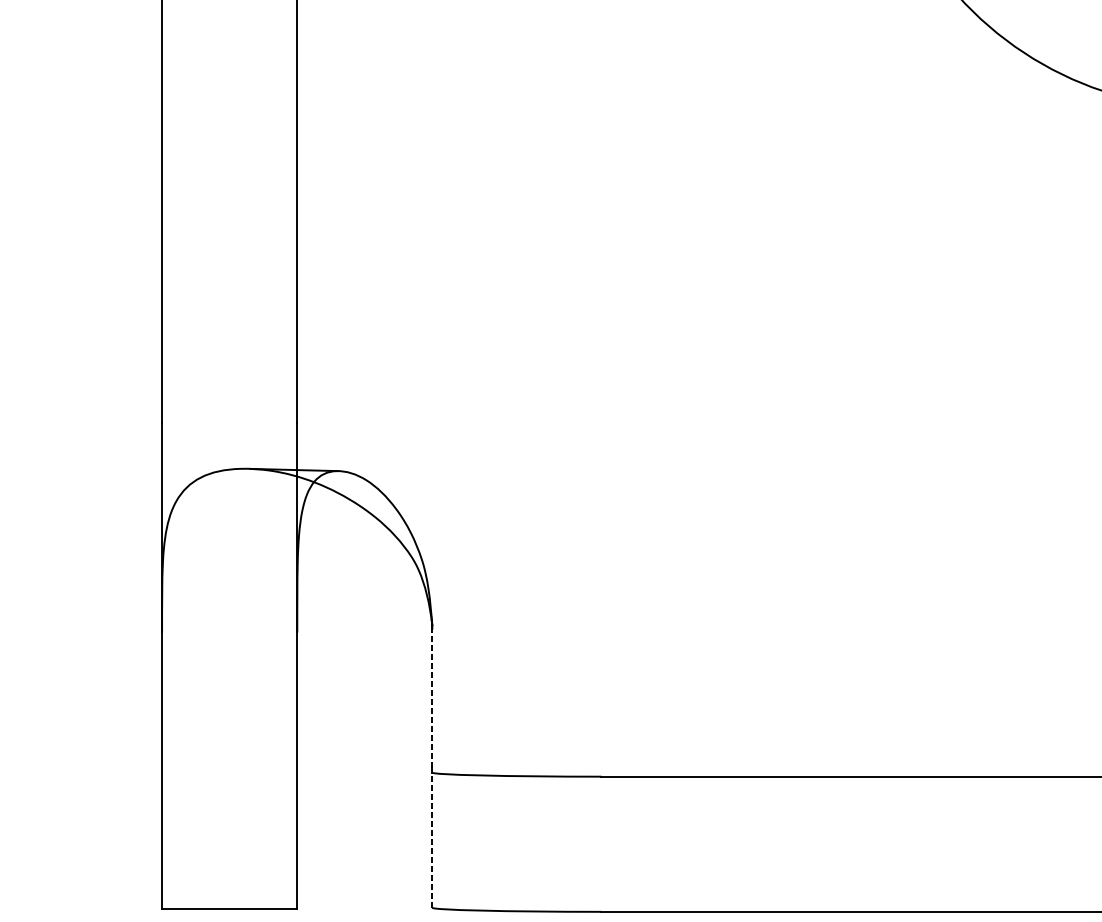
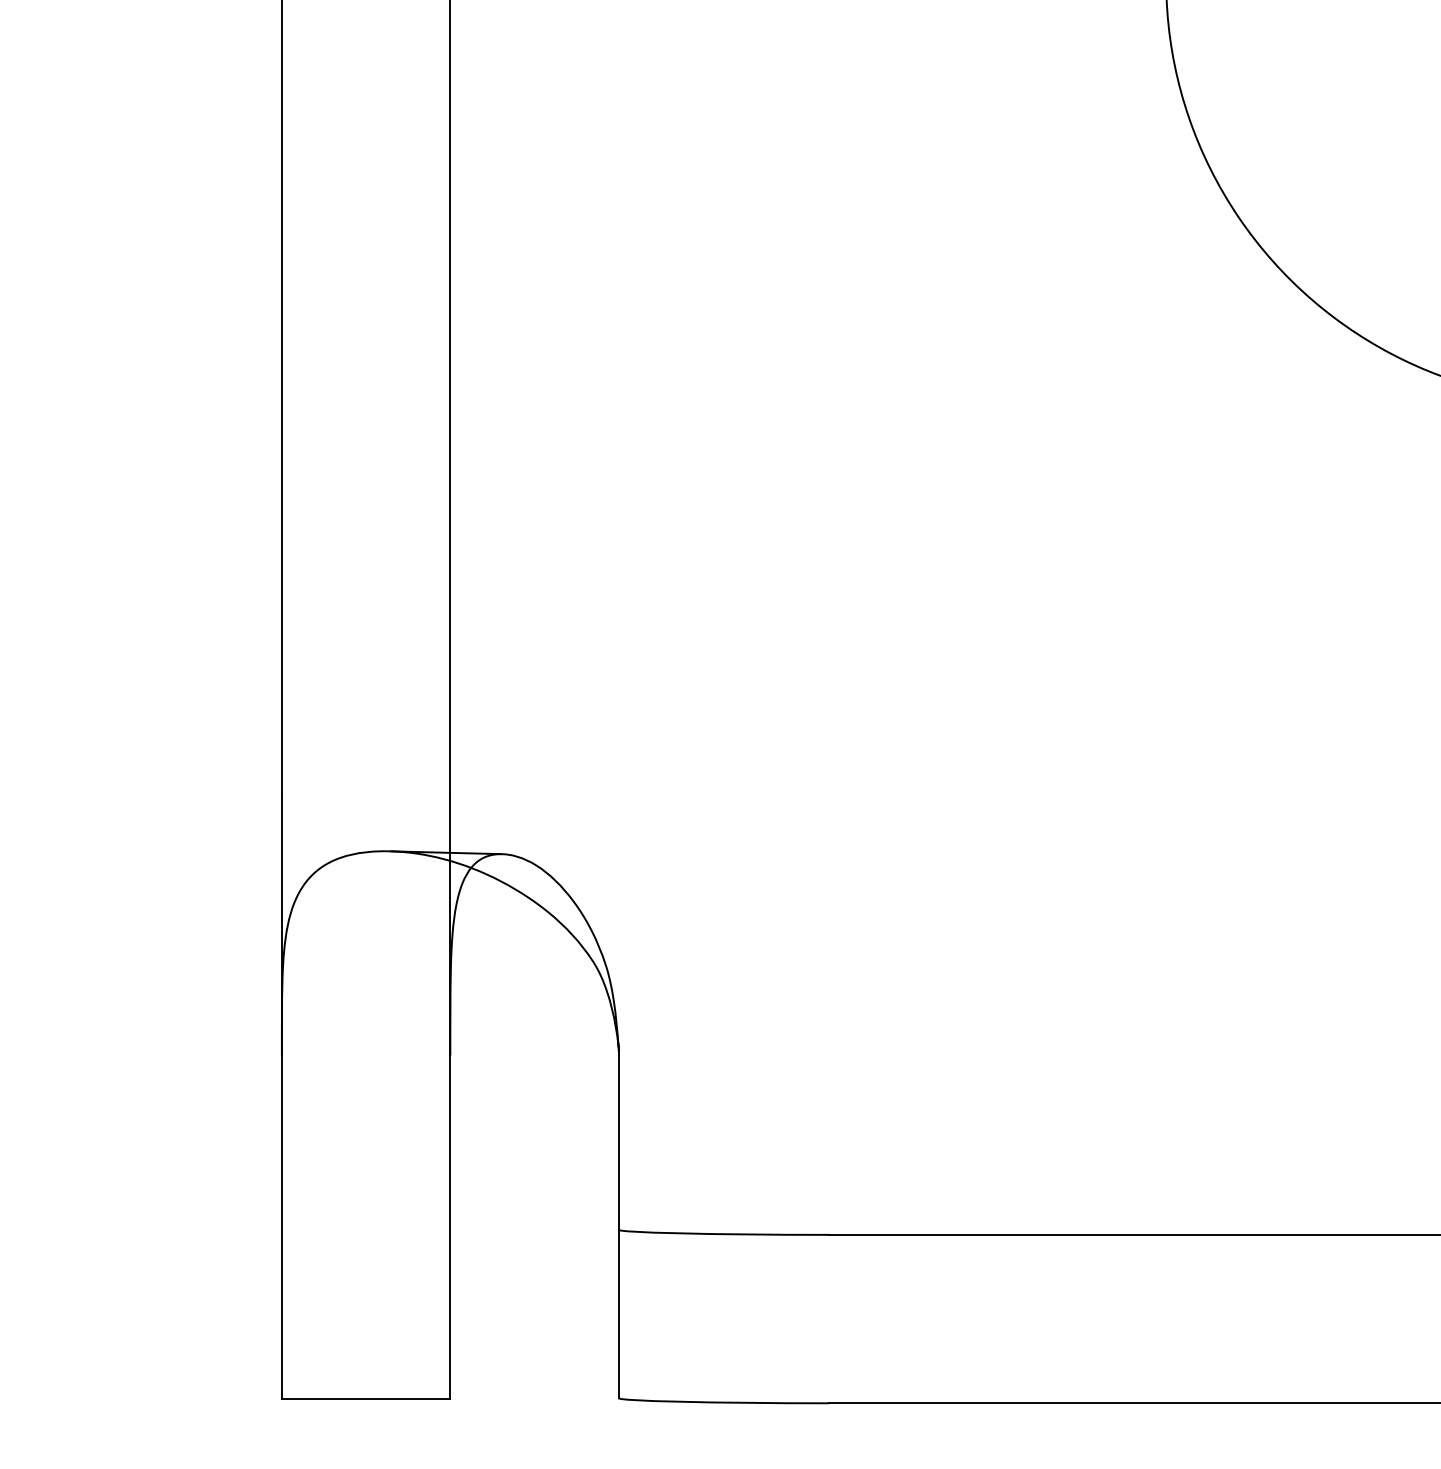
line: (432, 698) -> (618, 1137), dashed -> solid
line: (432, 839) -> (618, 1313), dashed -> solid

